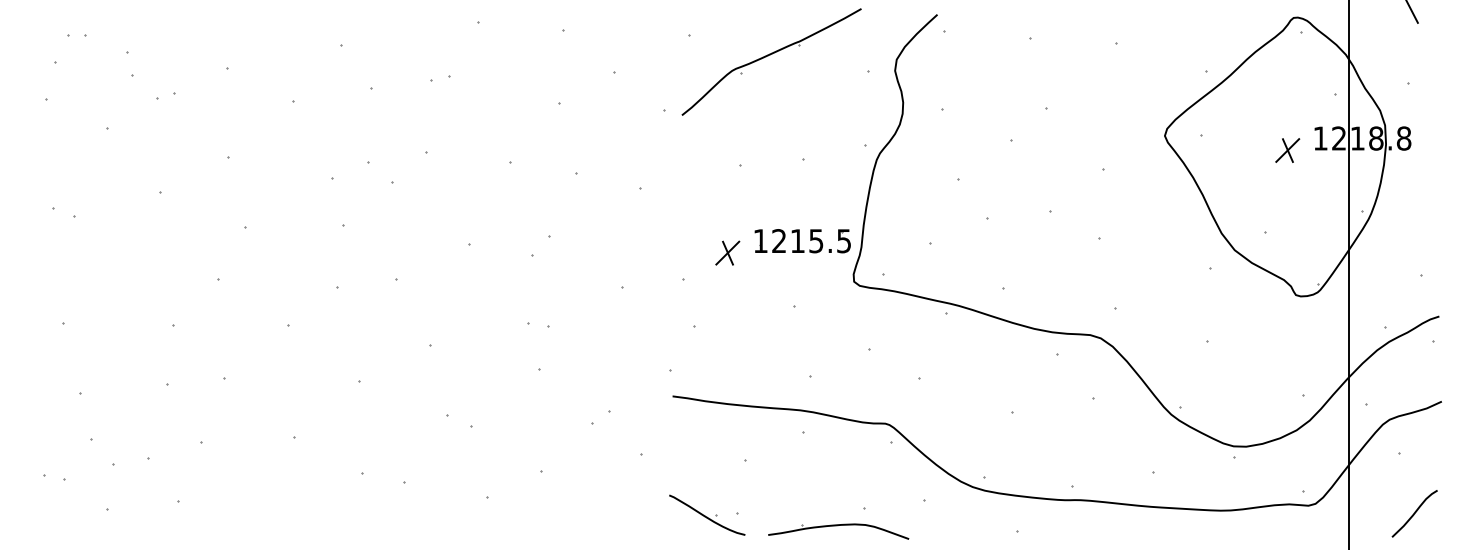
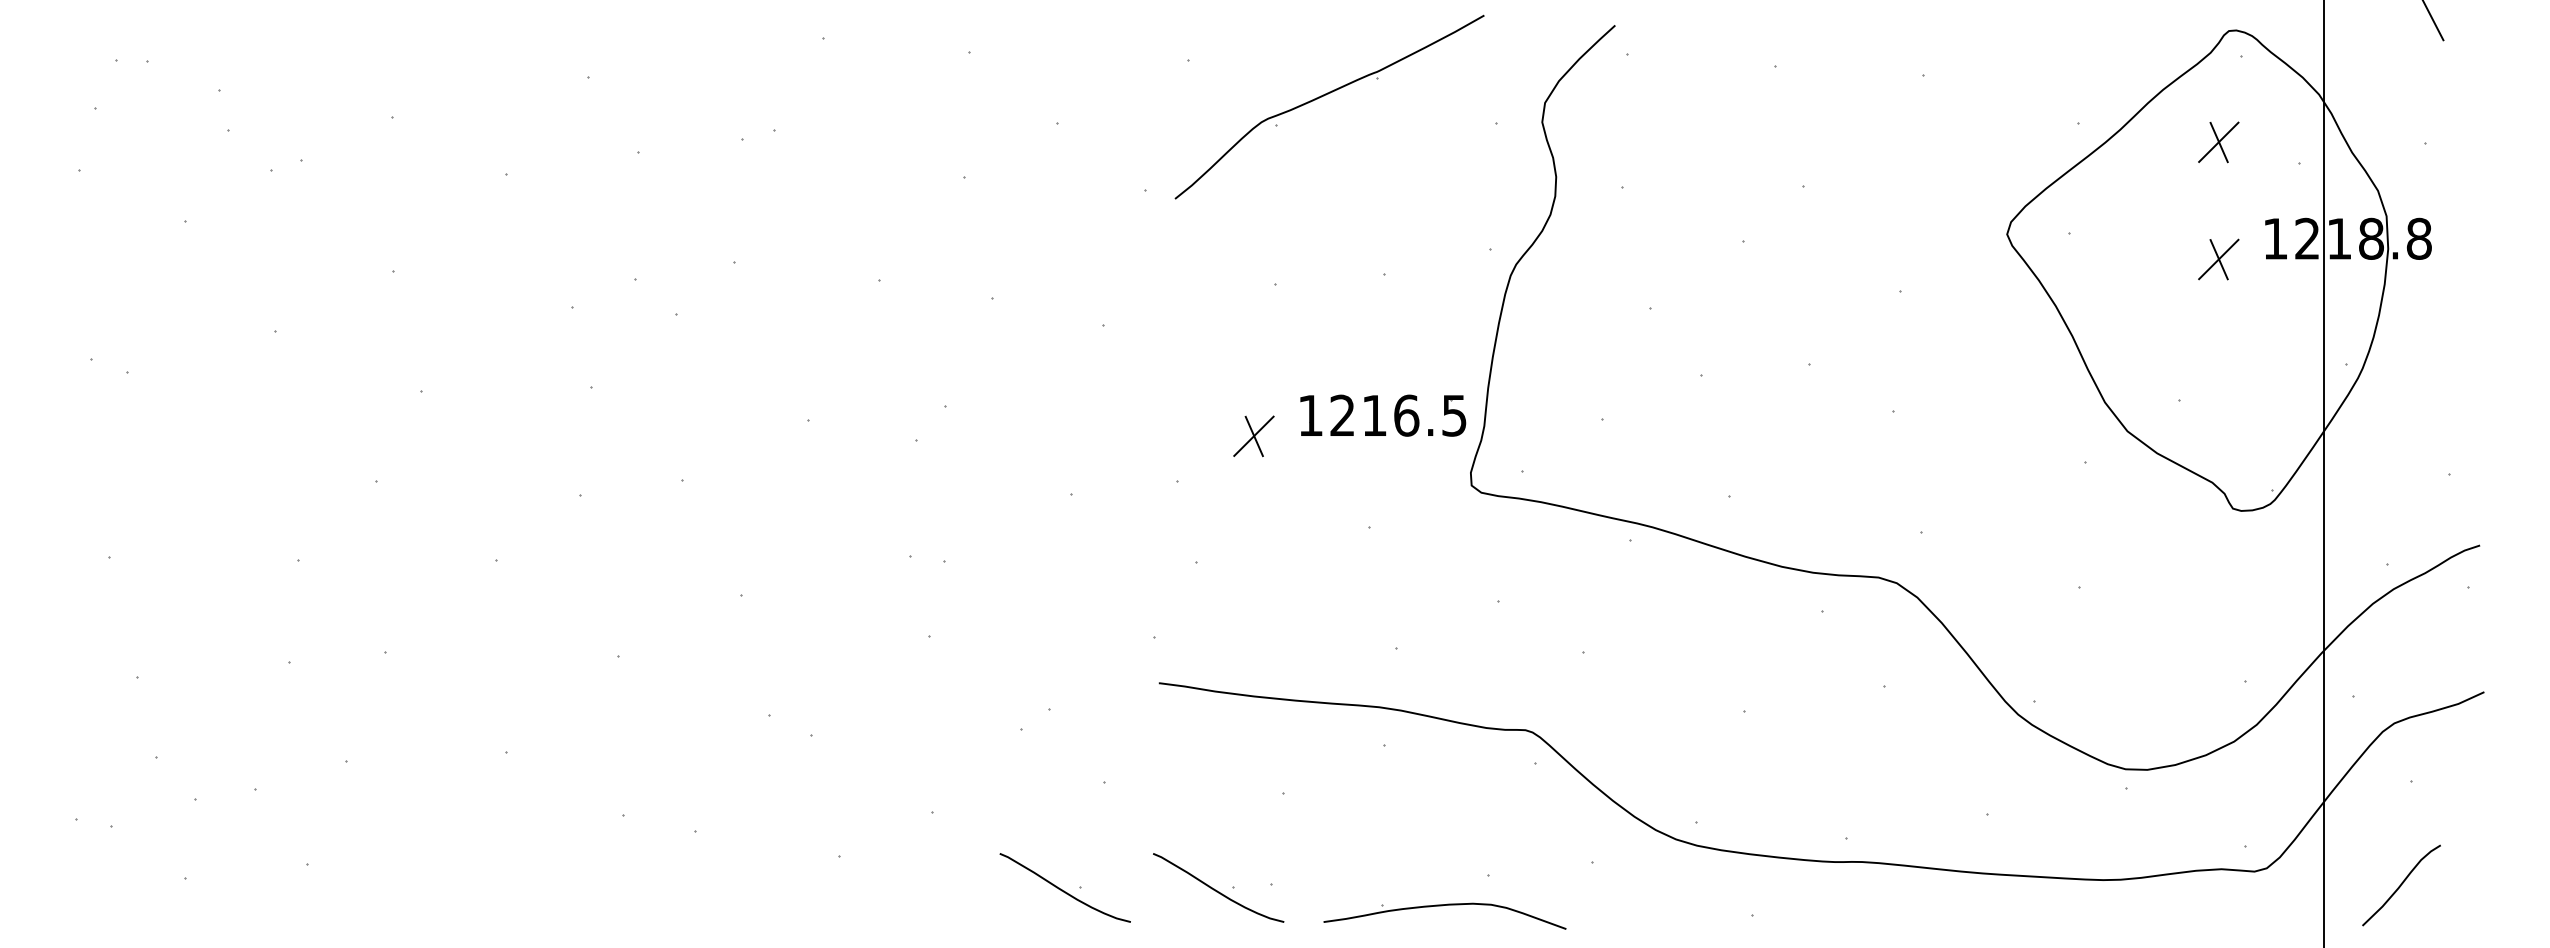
part: (1287, 82) -> (2218, 142), added
text: (816, 241) -> (1406, 416), 1215.5 -> 1216.5
curve: (1414, 513) -> (2401, 884), moved
part: (618, 514) -> (1065, 886), added

